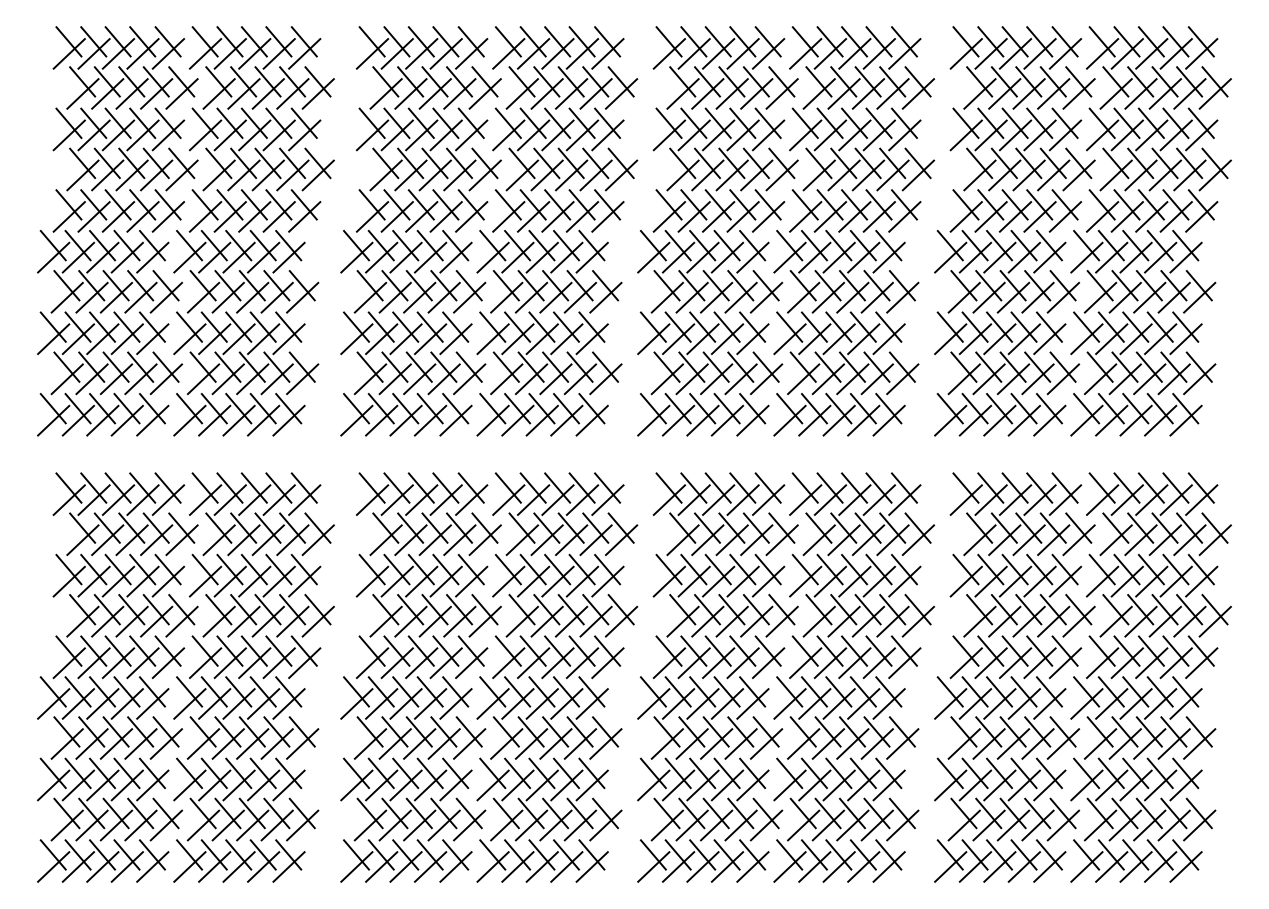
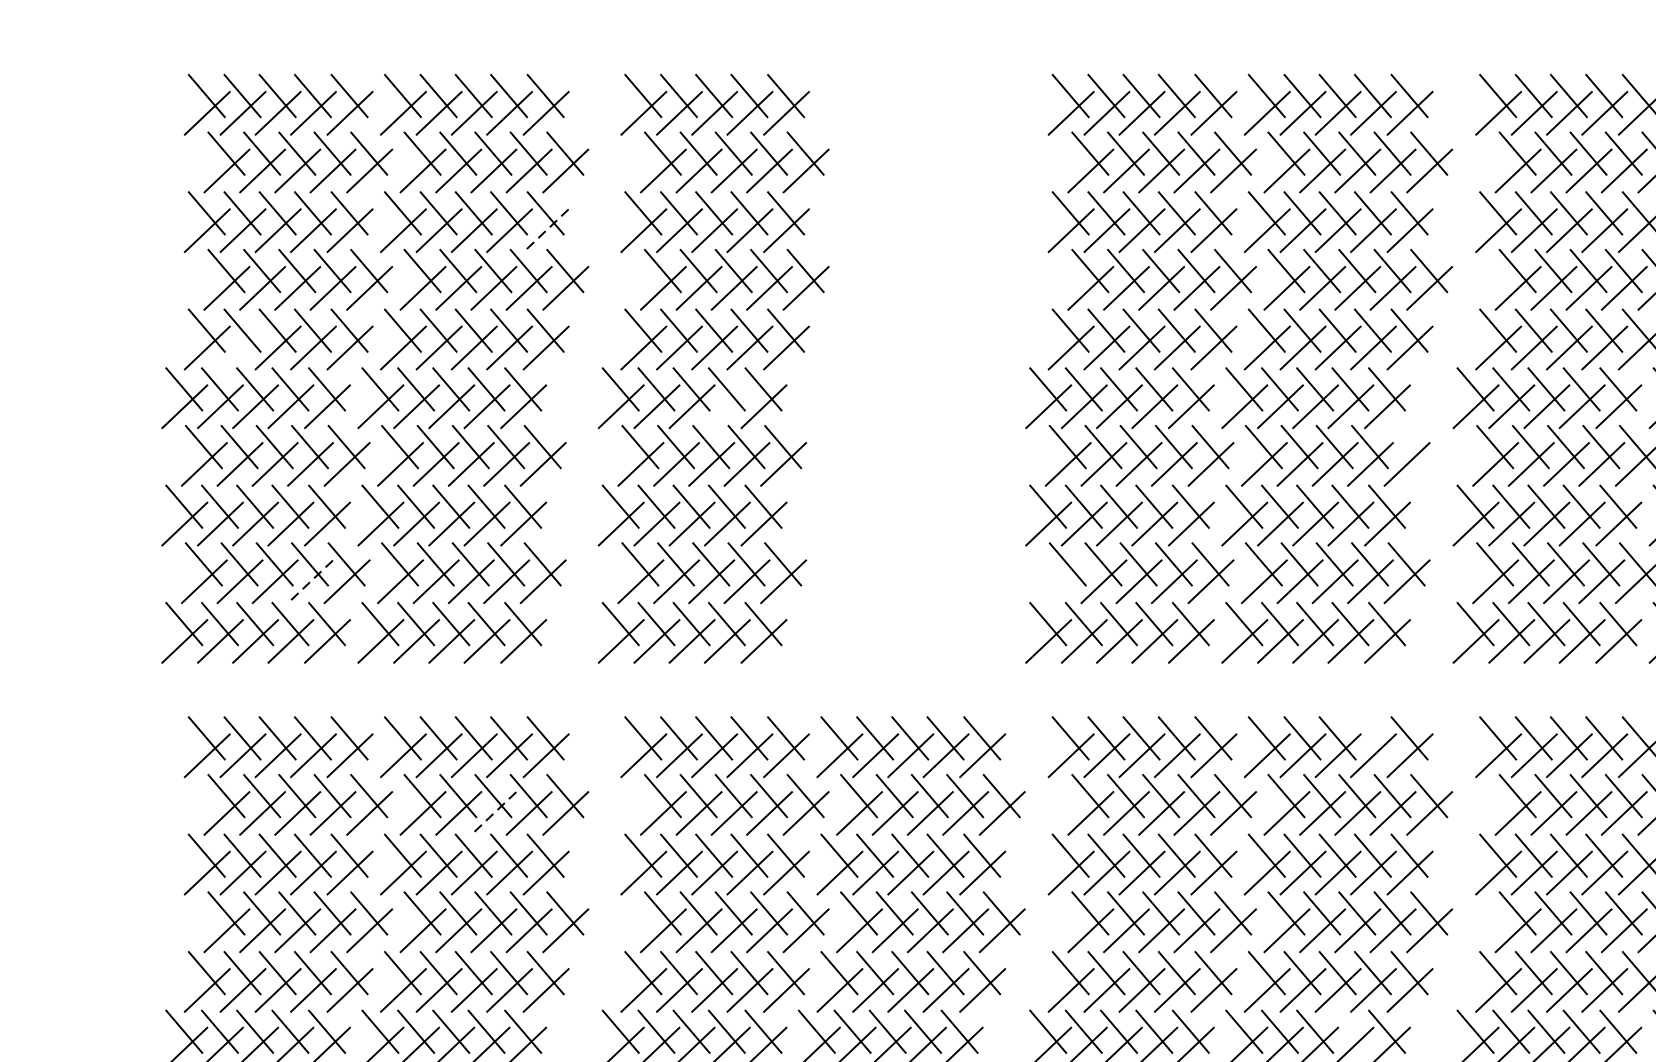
line: (304, 135) -> (545, 230), solid -> dashed
line: (93, 216) -> (242, 347), removed
part: (557, 231) -> (910, 369), removed
line: (430, 257) -> (727, 406), removed
line: (901, 285) -> (1405, 446), removed
line: (140, 379) -> (309, 582), solid -> dashed
line: (666, 379) -> (1067, 582), removed
line: (878, 487) -> (1372, 737), removed
line: (268, 540) -> (494, 813), solid -> dashed
line: (862, 691) -> (1349, 1031), removed

